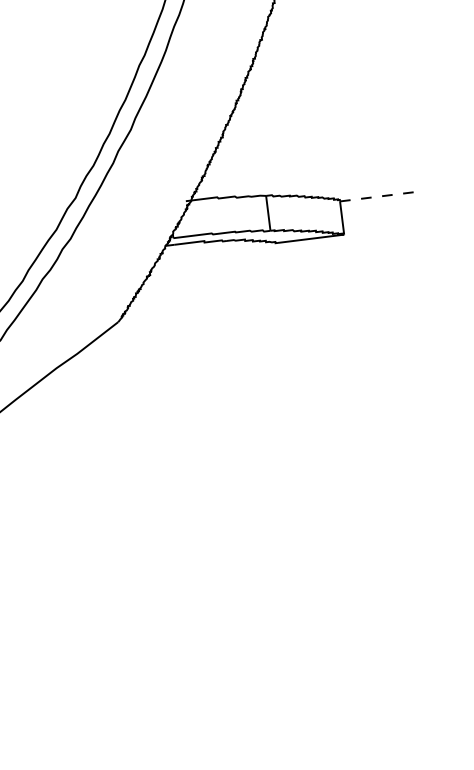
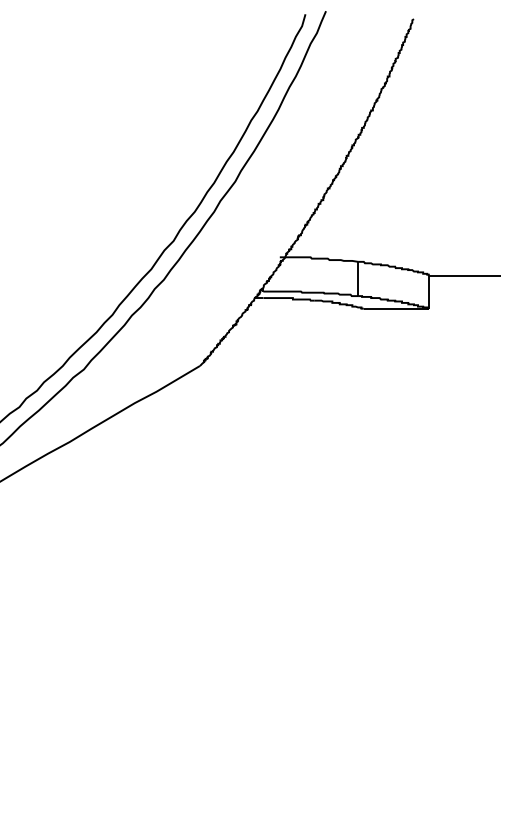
line: (377, 197) -> (465, 276), dashed -> solid

